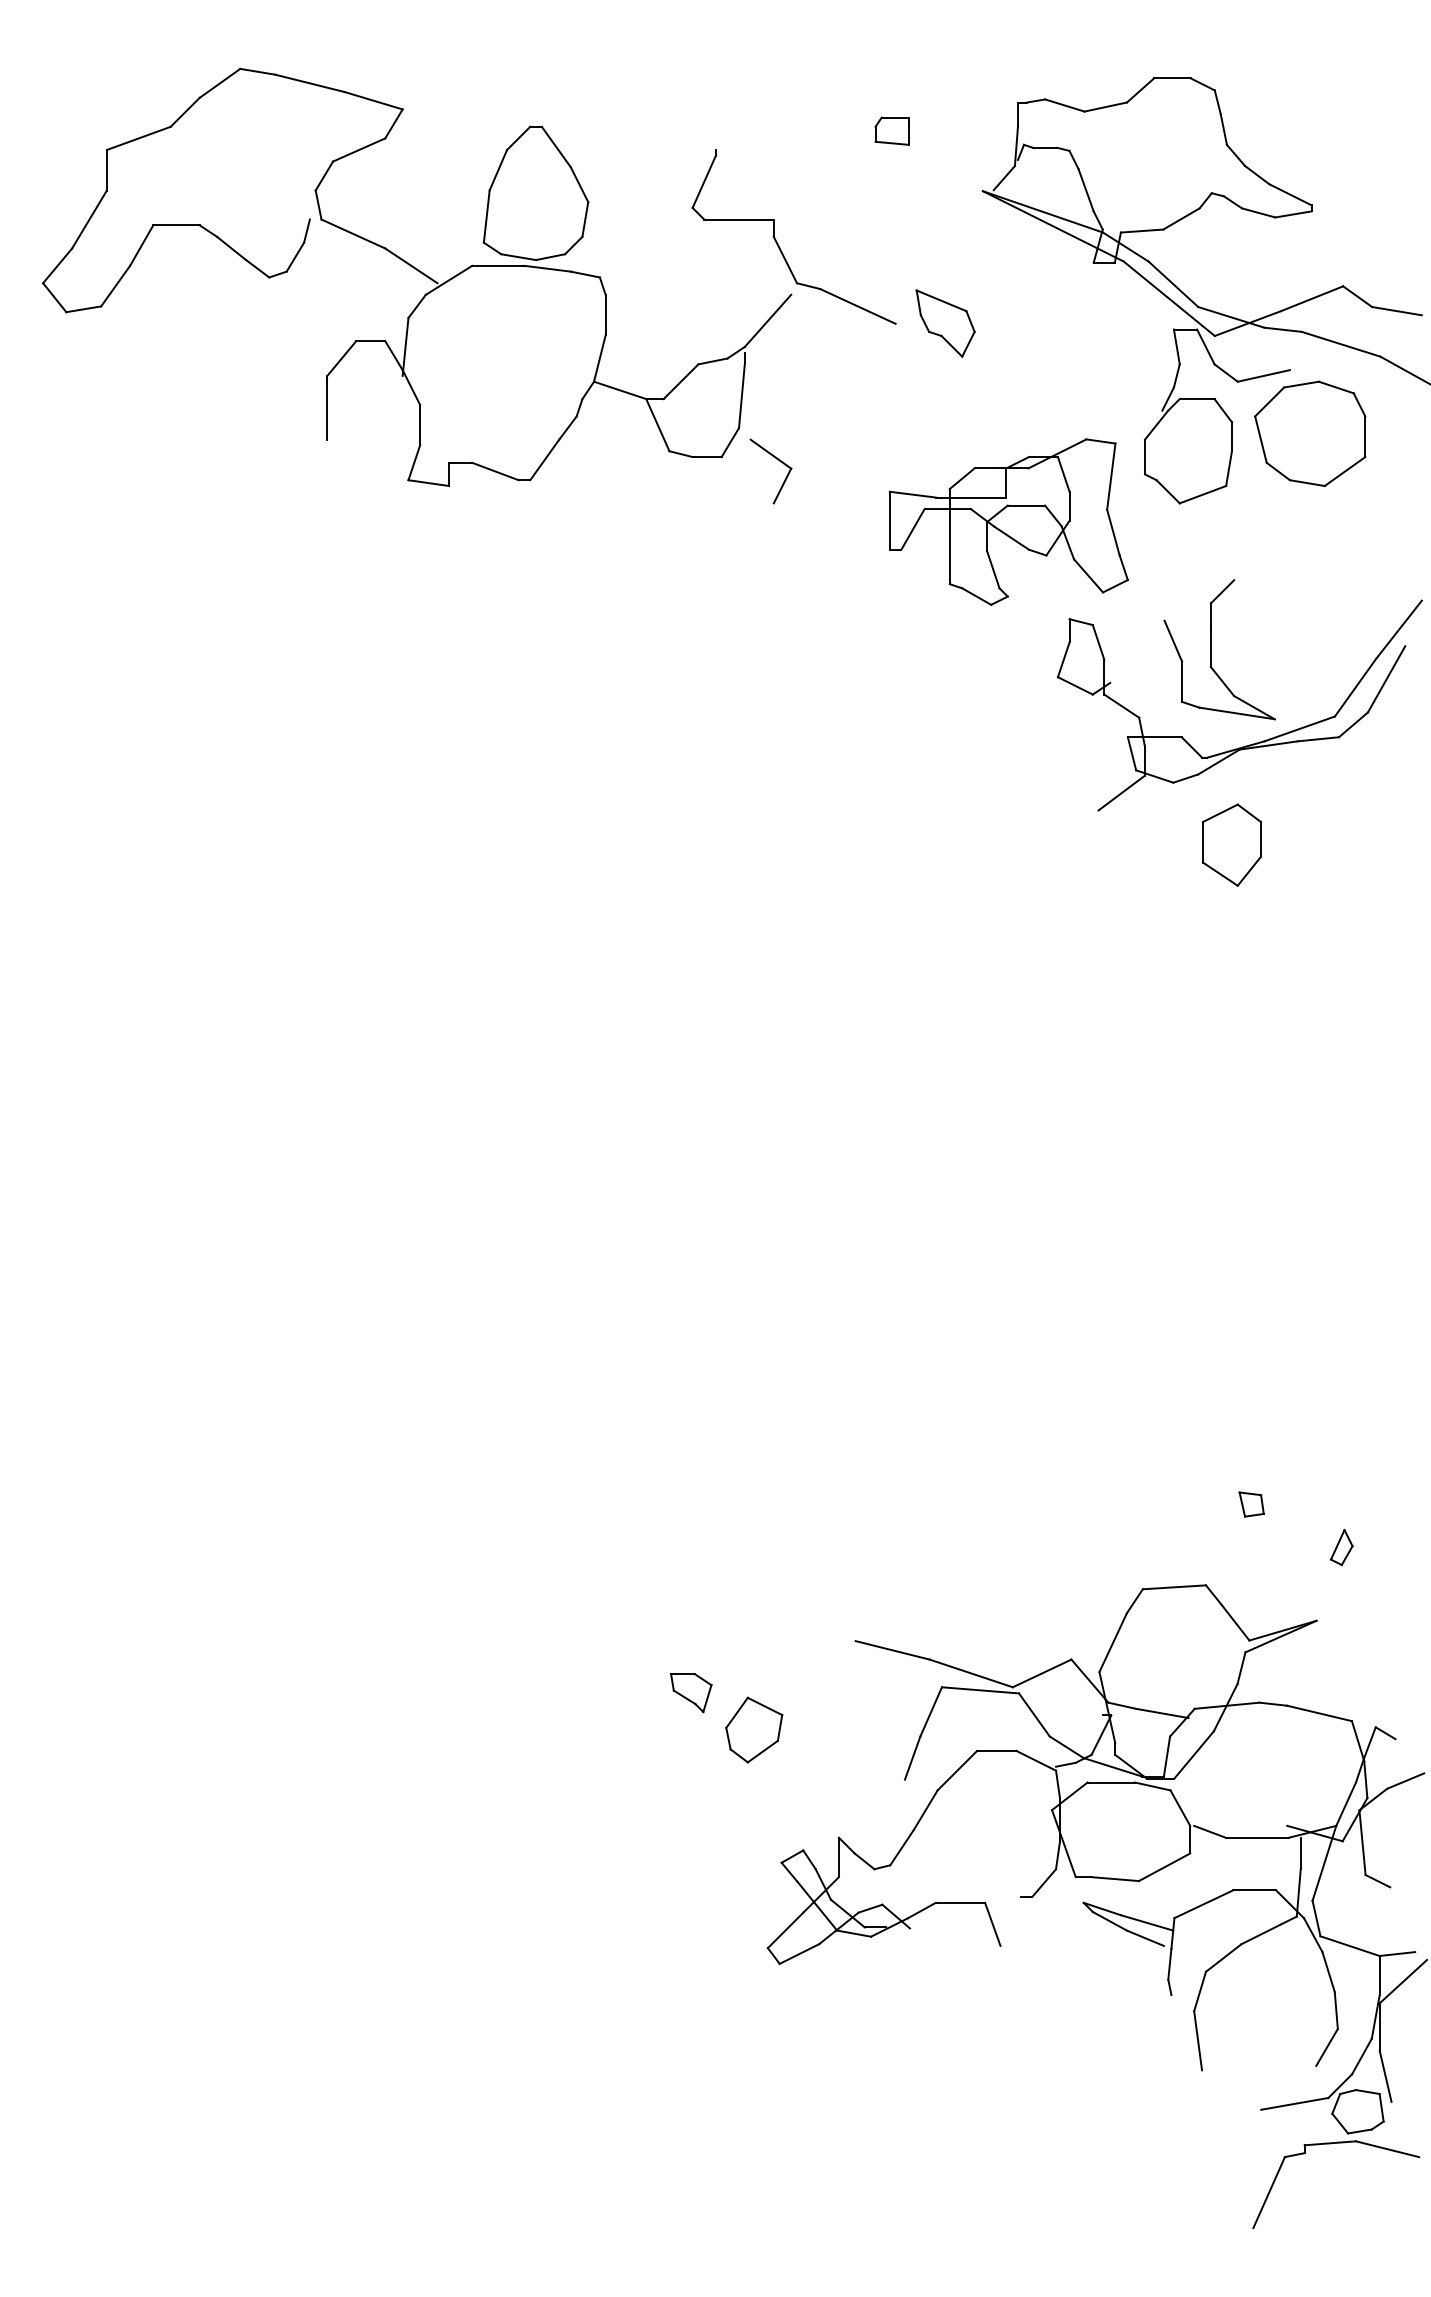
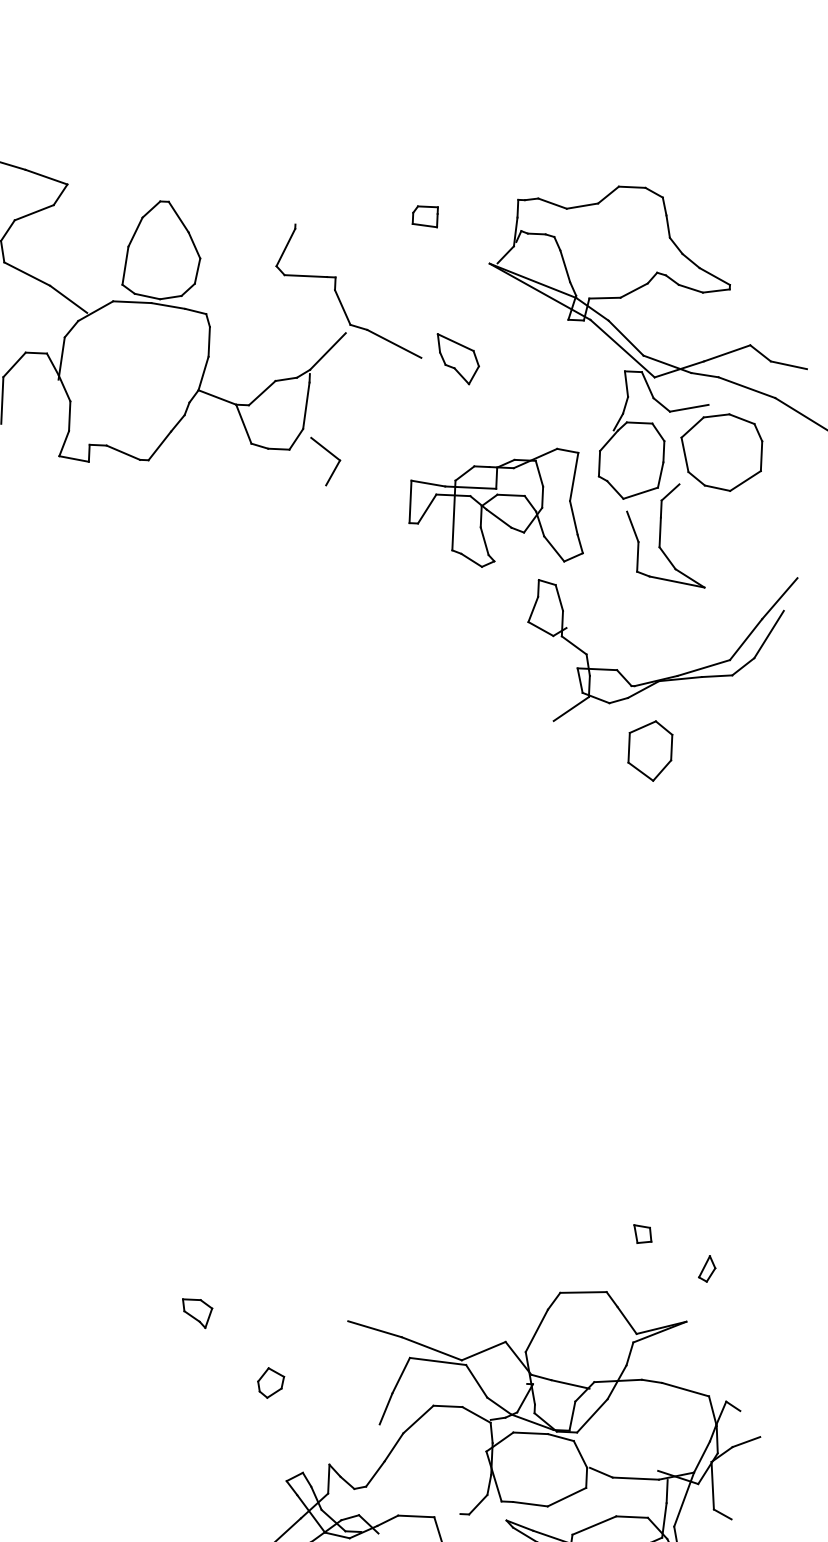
part: (1211, 649) -> (660, 534), moved
part: (691, 1693) -> (197, 1313), moved
part: (753, 1730) -> (270, 1383), size x0.62

